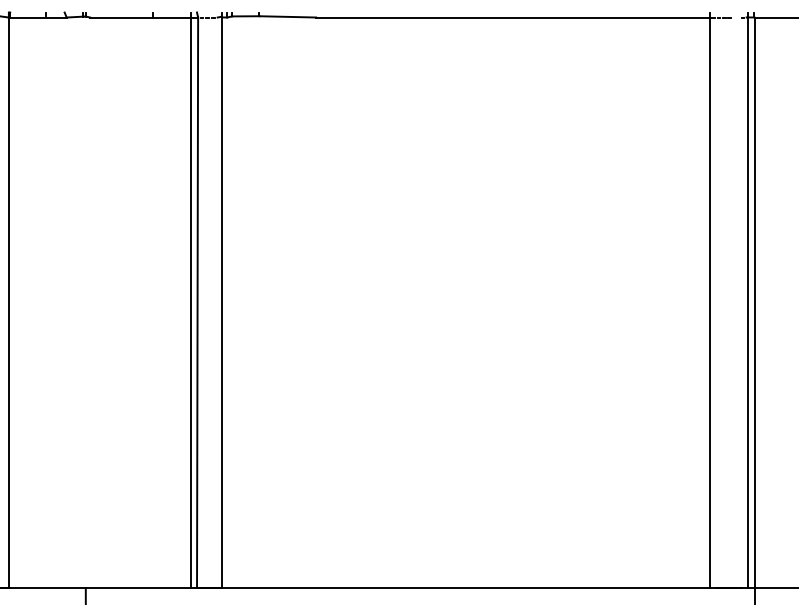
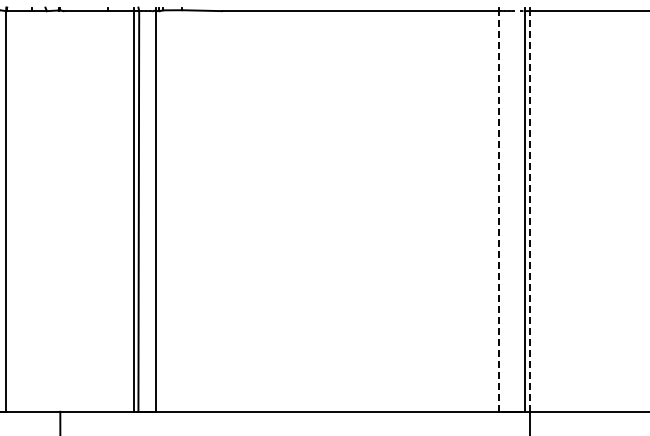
line: (711, 301) -> (499, 210), solid -> dashed
line: (755, 301) -> (530, 210), solid -> dashed

